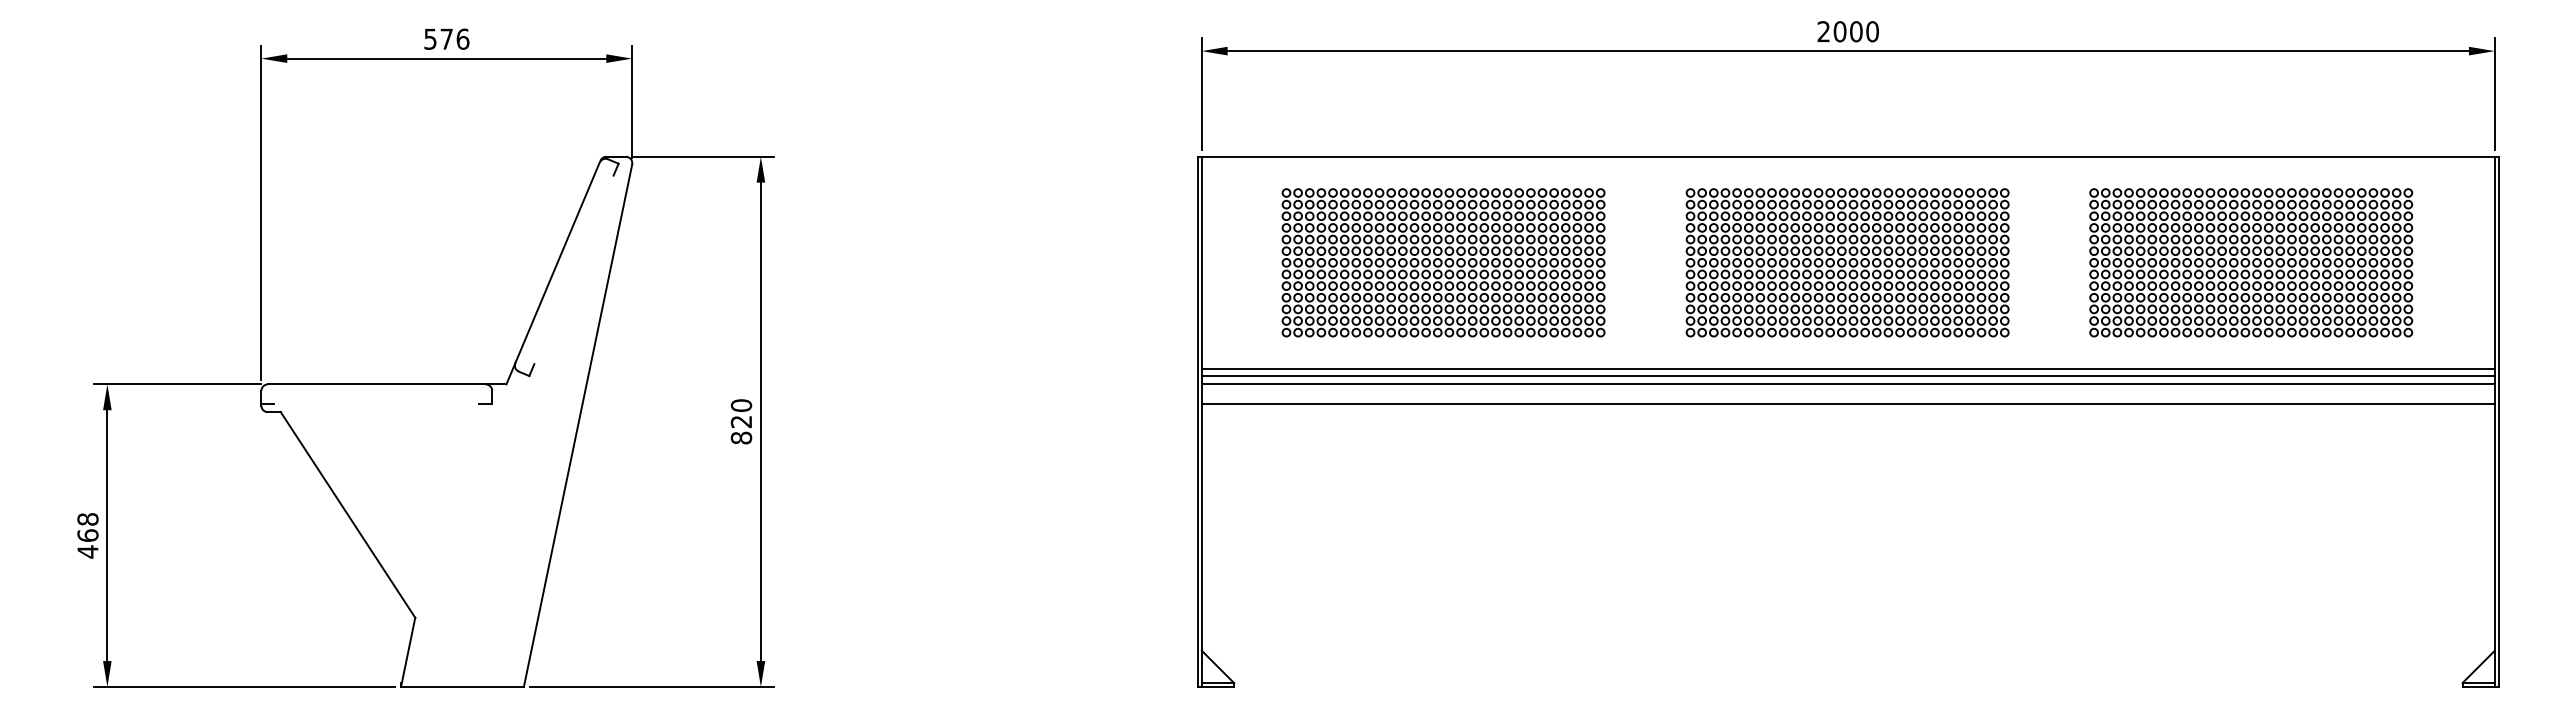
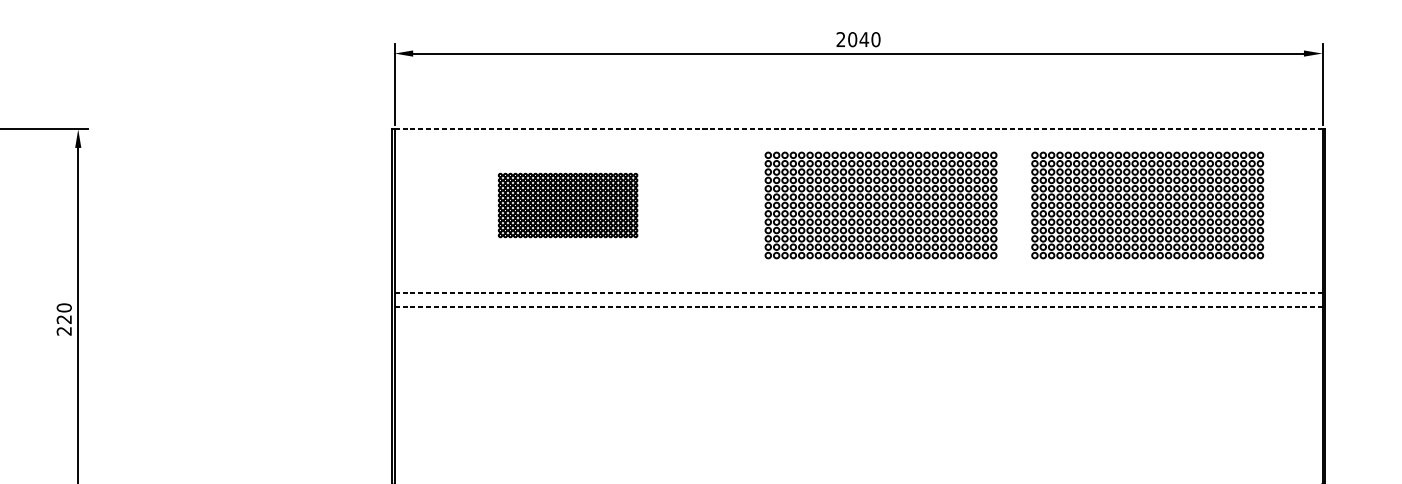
text: (1856, 31) -> (864, 39), 2000 -> 2040
line: (1848, 156) -> (858, 129), solid -> dashed
part: (1443, 262) -> (568, 205), size x0.6
part: (1847, 262) -> (880, 205), moved
line: (1847, 369) -> (857, 282), removed
line: (1847, 376) -> (857, 287), removed
line: (1848, 384) -> (858, 292), solid -> dashed
line: (1848, 403) -> (858, 306), solid -> dashed
text: (741, 437) -> (64, 330), 820 -> 220

